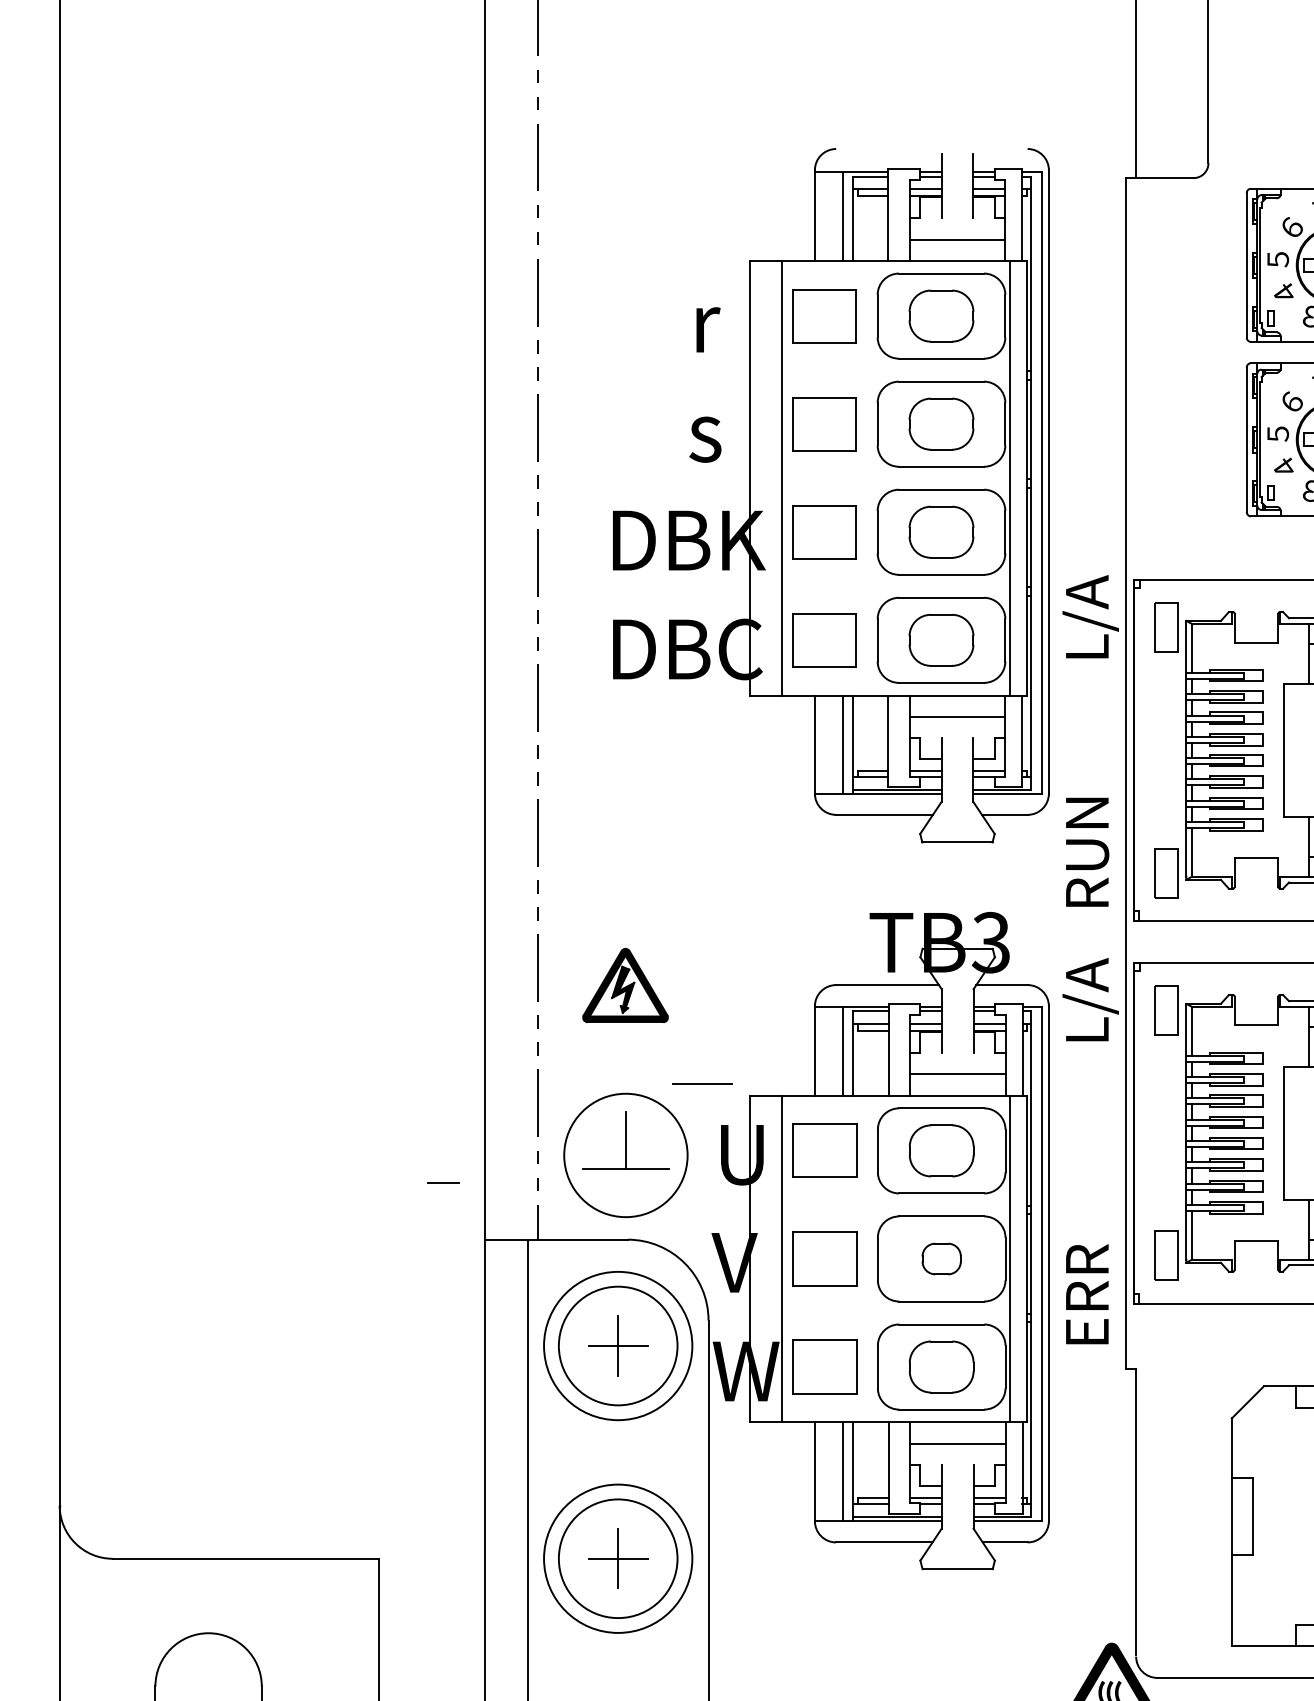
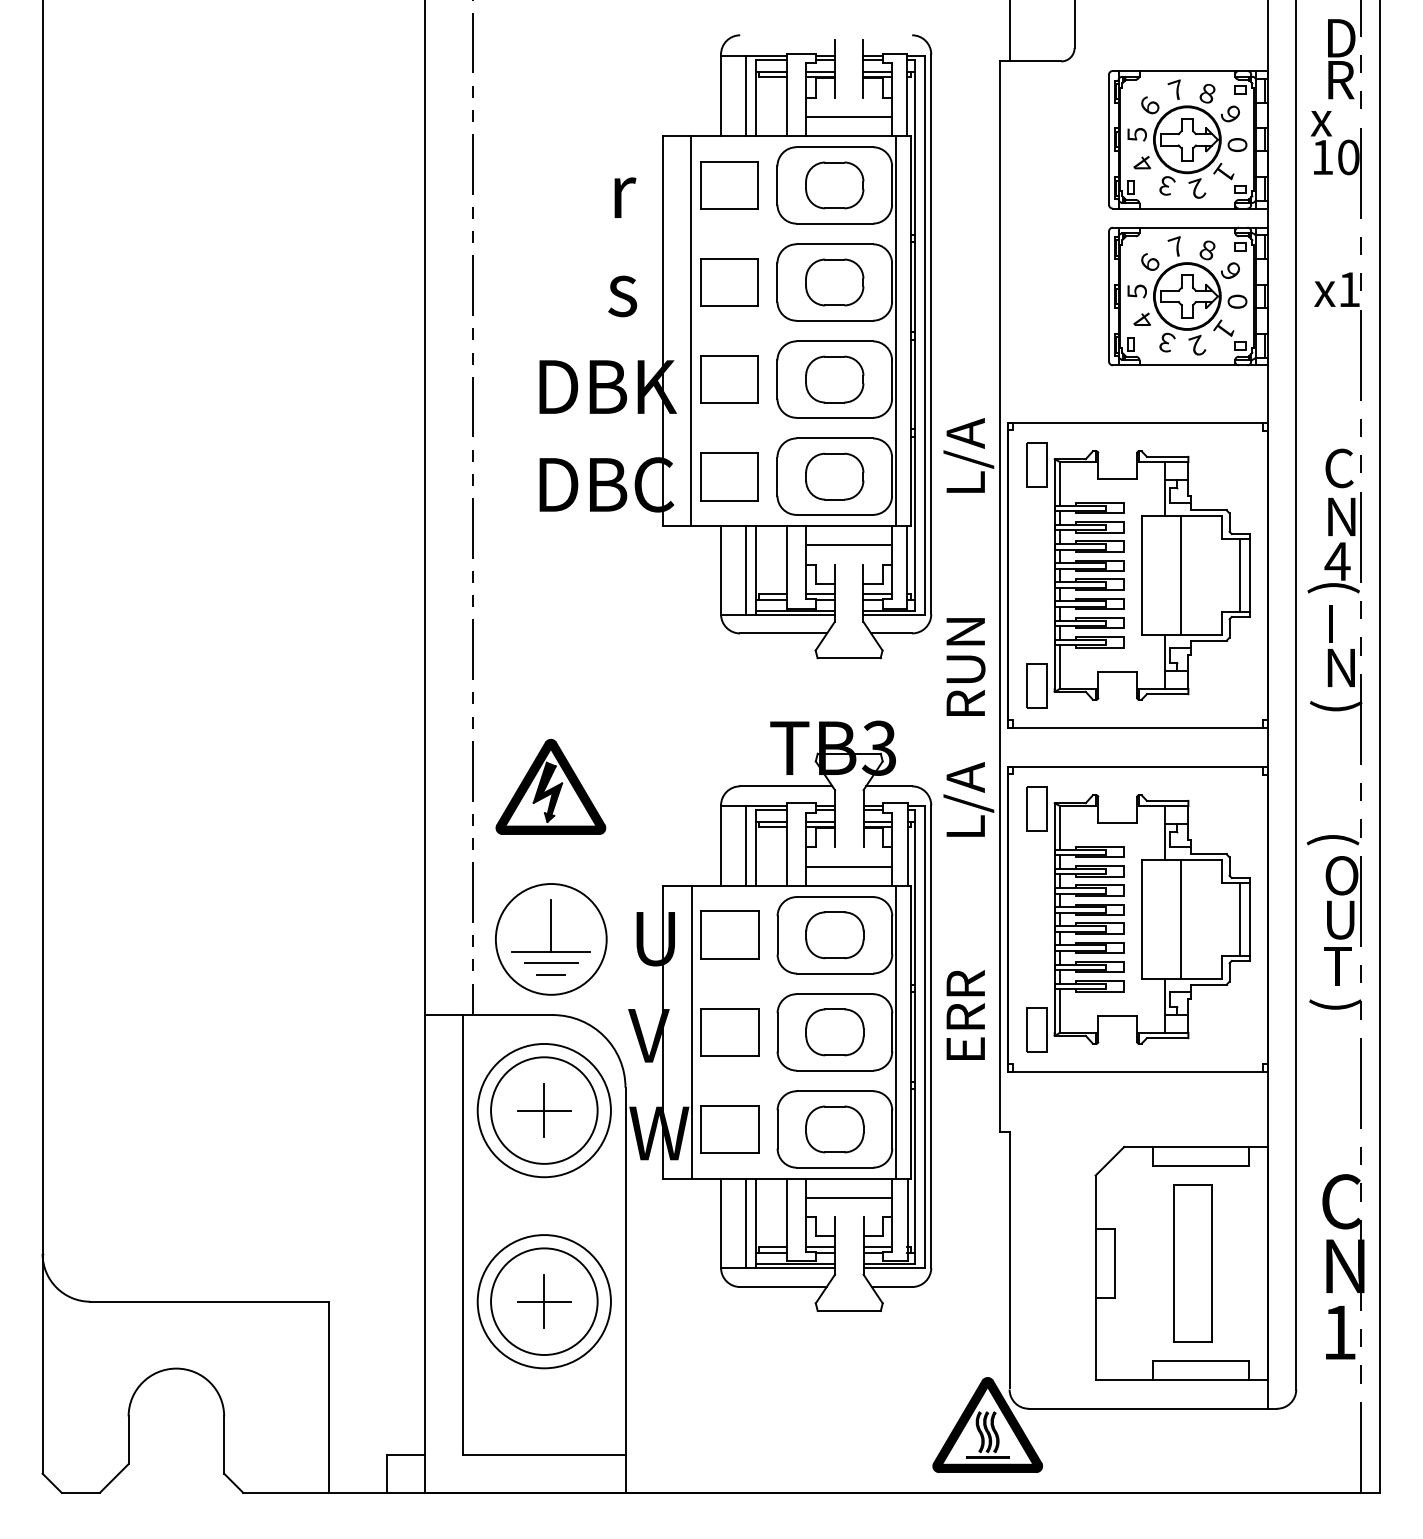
part: (625, 985) -> (550, 786), size x1.43
line: (702, 1083) -> (551, 962), moved
line: (442, 1182) -> (550, 974), moved
part: (941, 1259) -> (834, 1032), size x1.67
text: (1087, 1293) -> (965, 1014), moved

